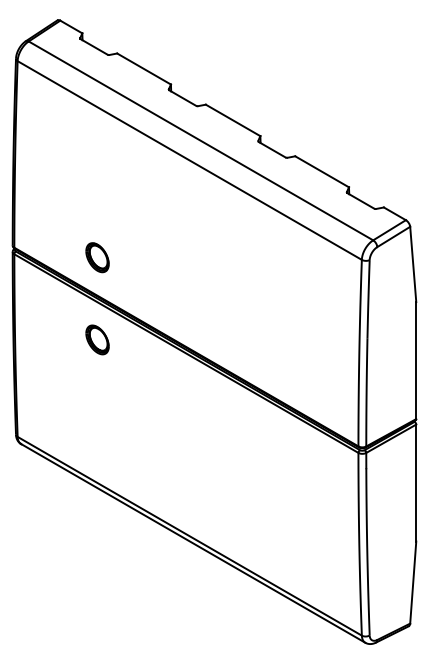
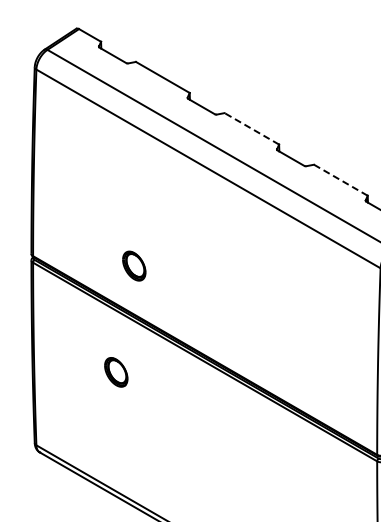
line: (232, 120) -> (251, 128), solid -> dashed
line: (321, 171) -> (340, 179), solid -> dashed
part: (97, 257) -> (134, 265), moved
part: (97, 339) -> (116, 371), moved

